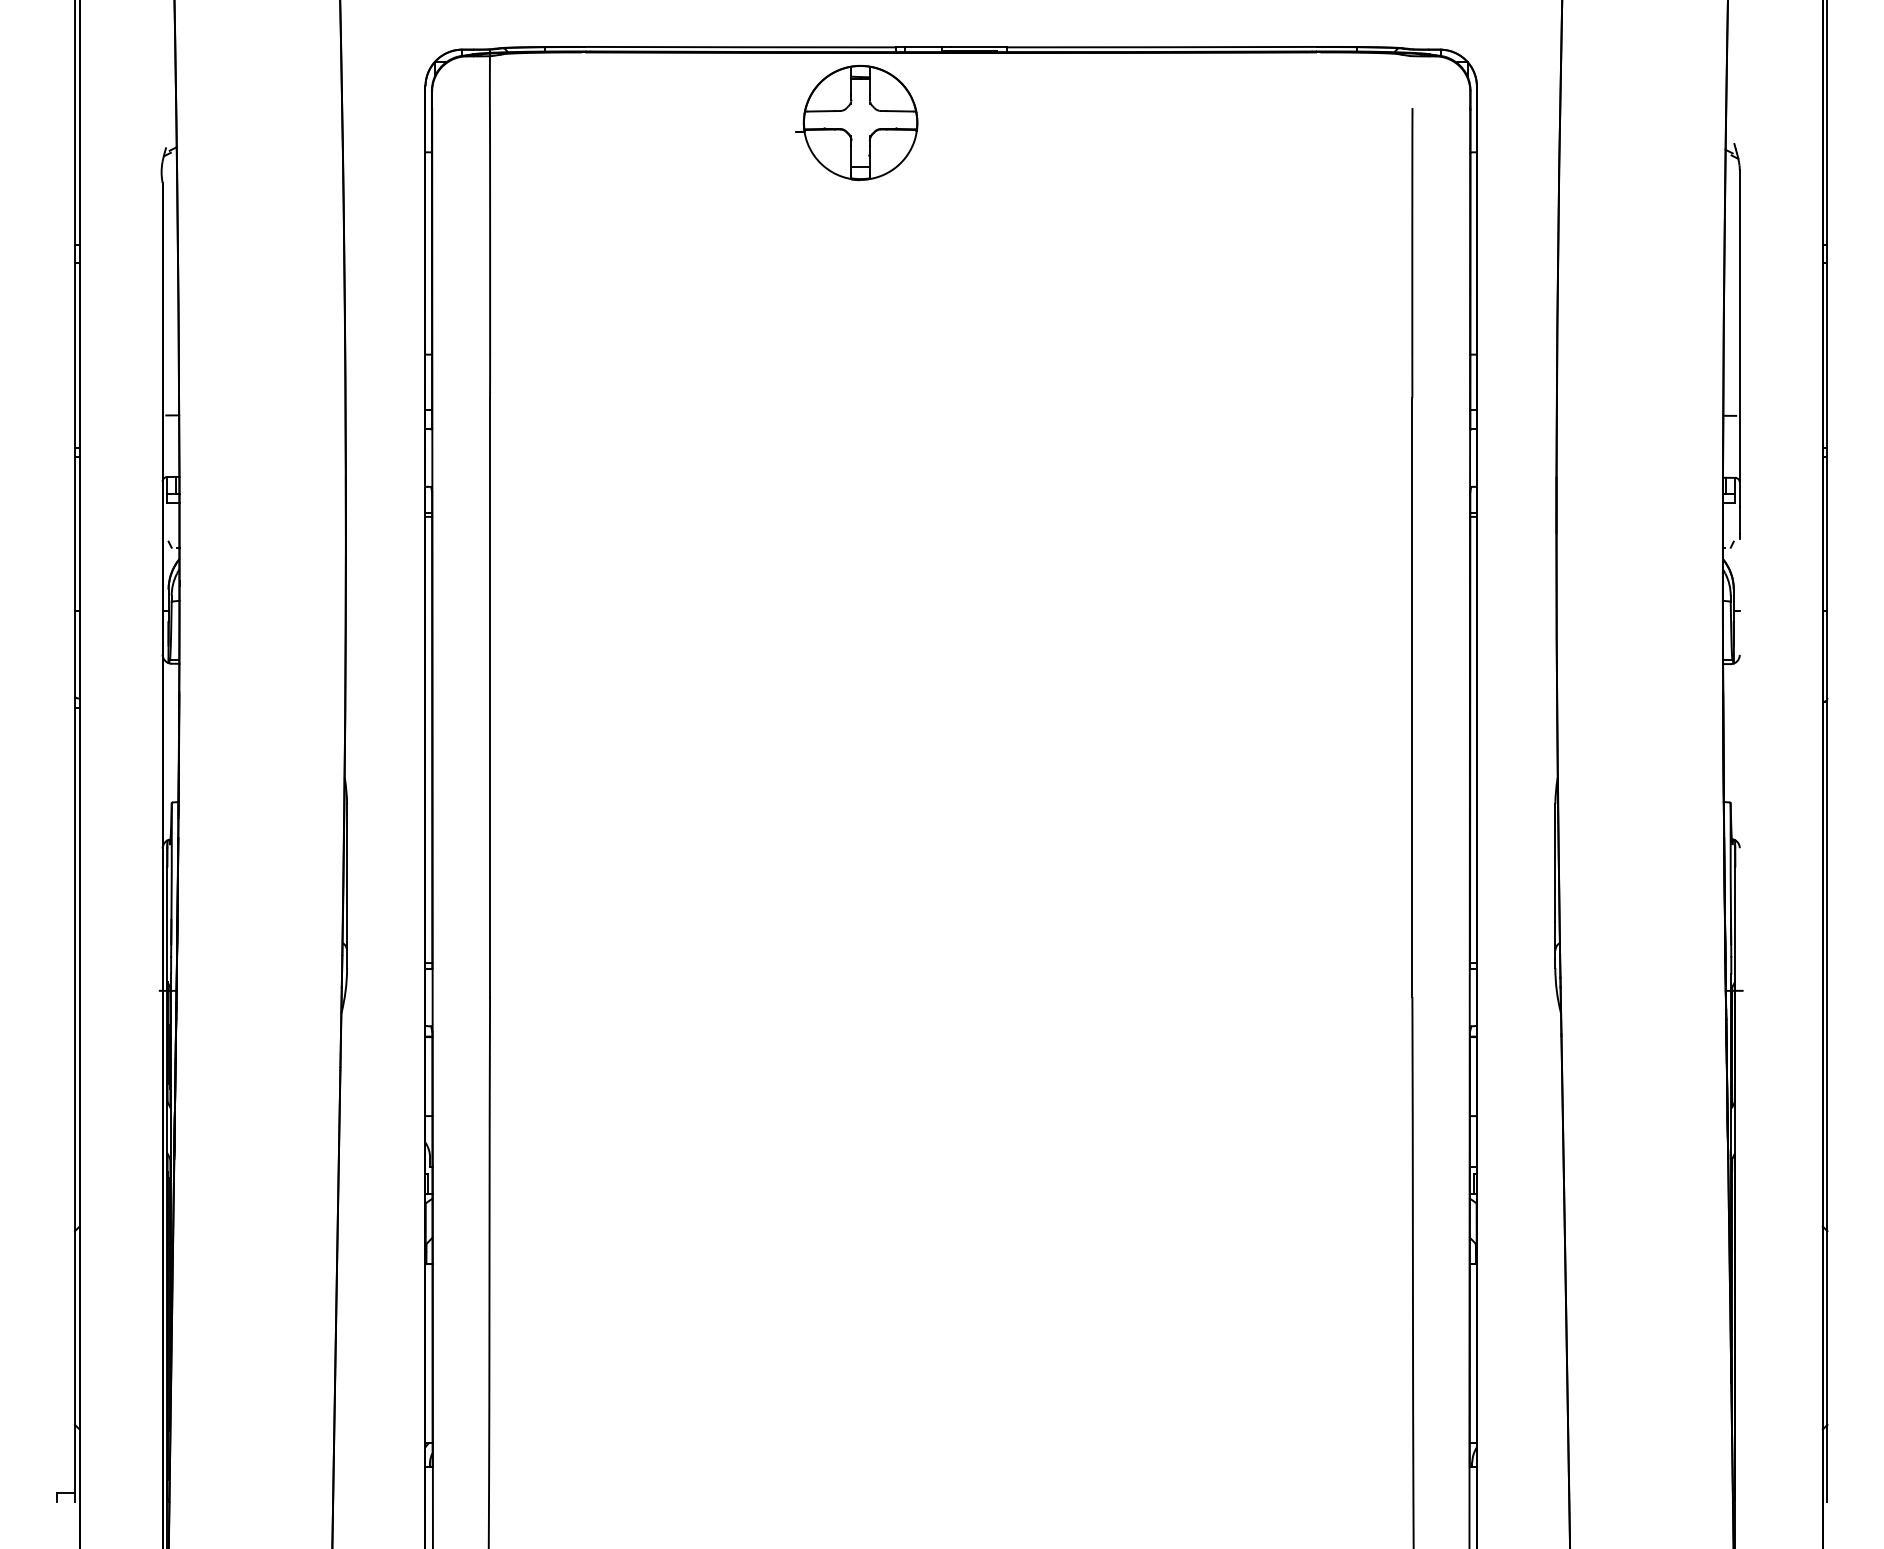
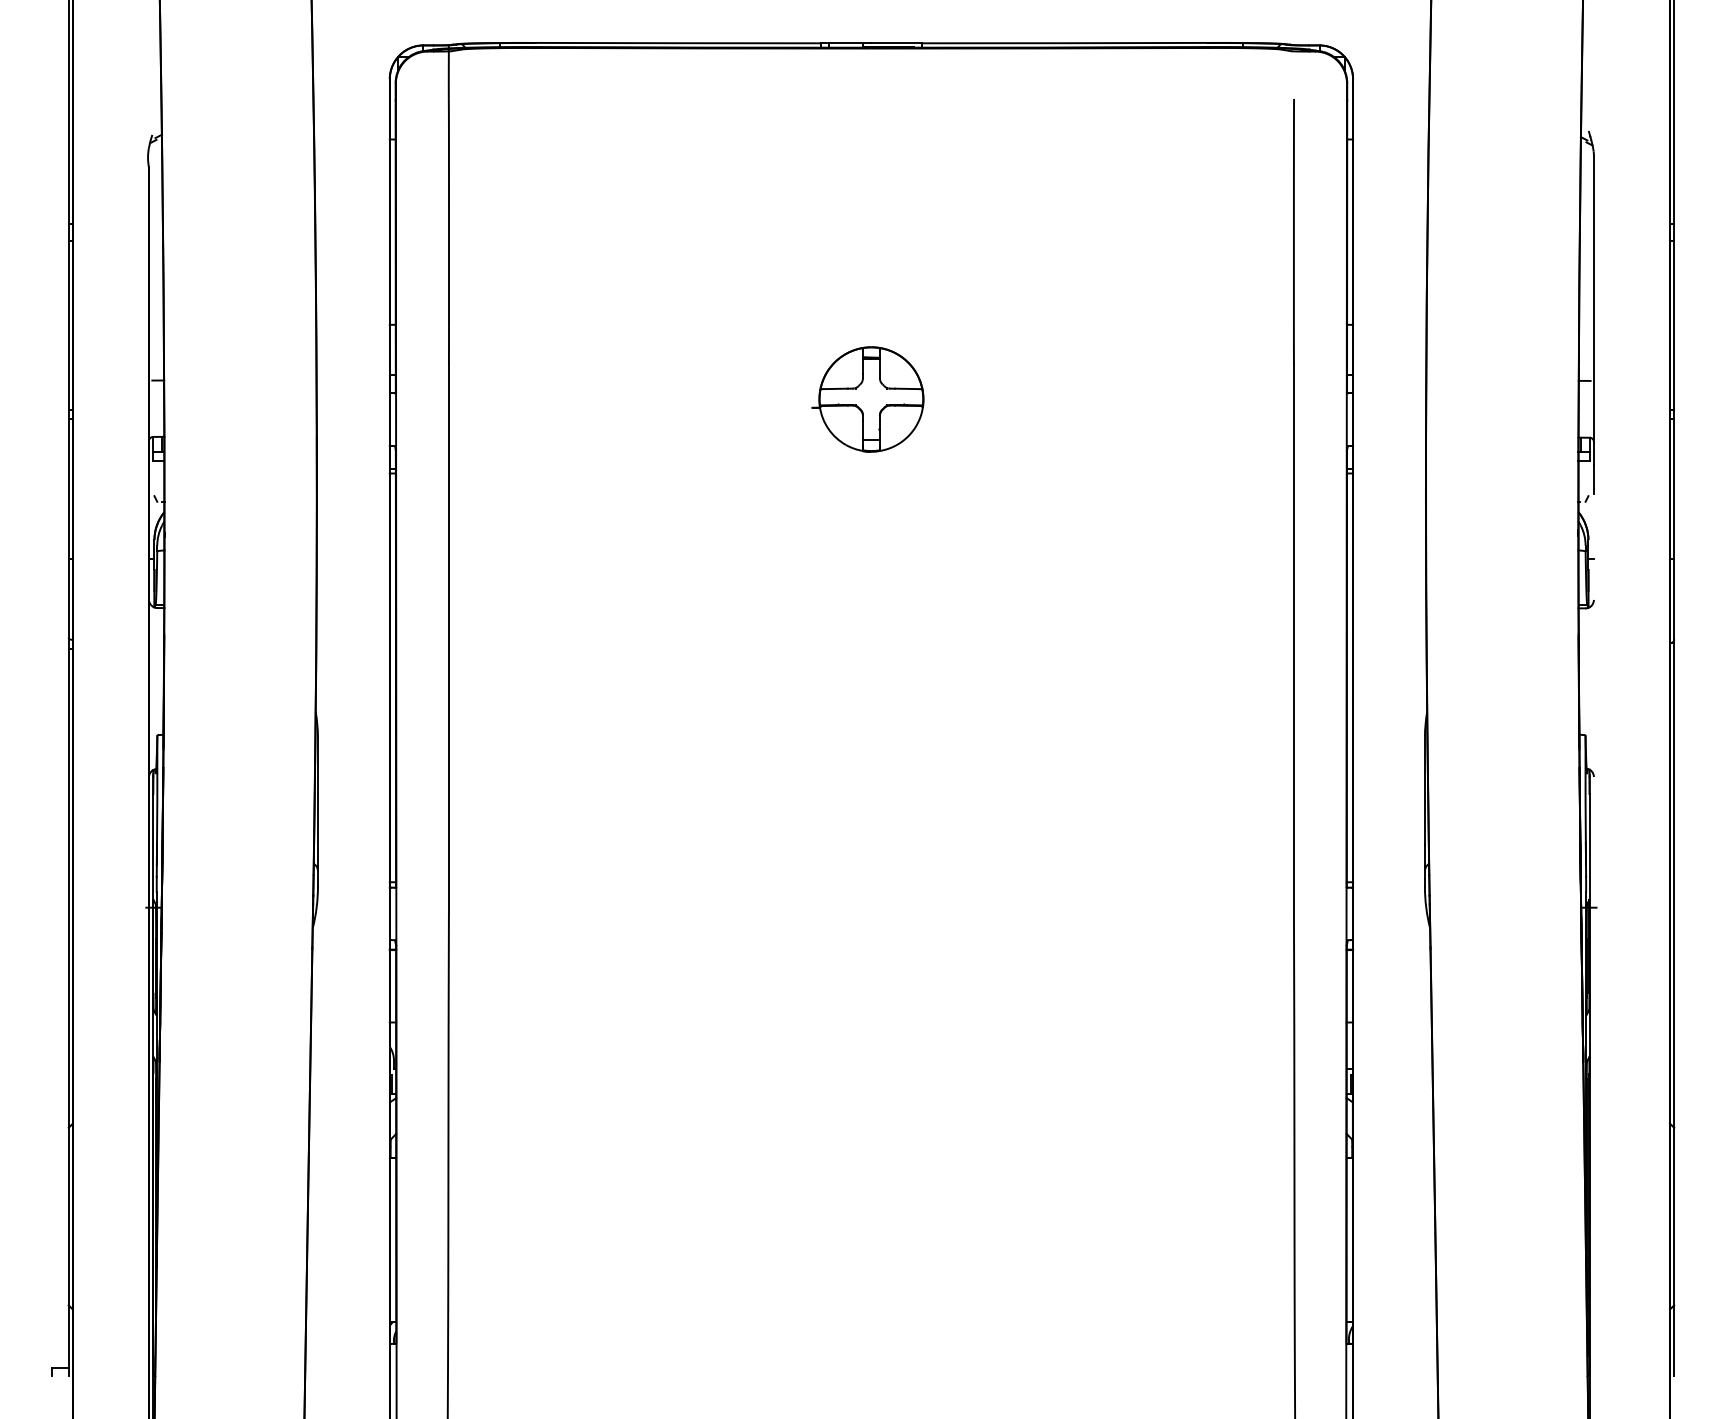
part: (856, 122) -> (867, 399), moved

